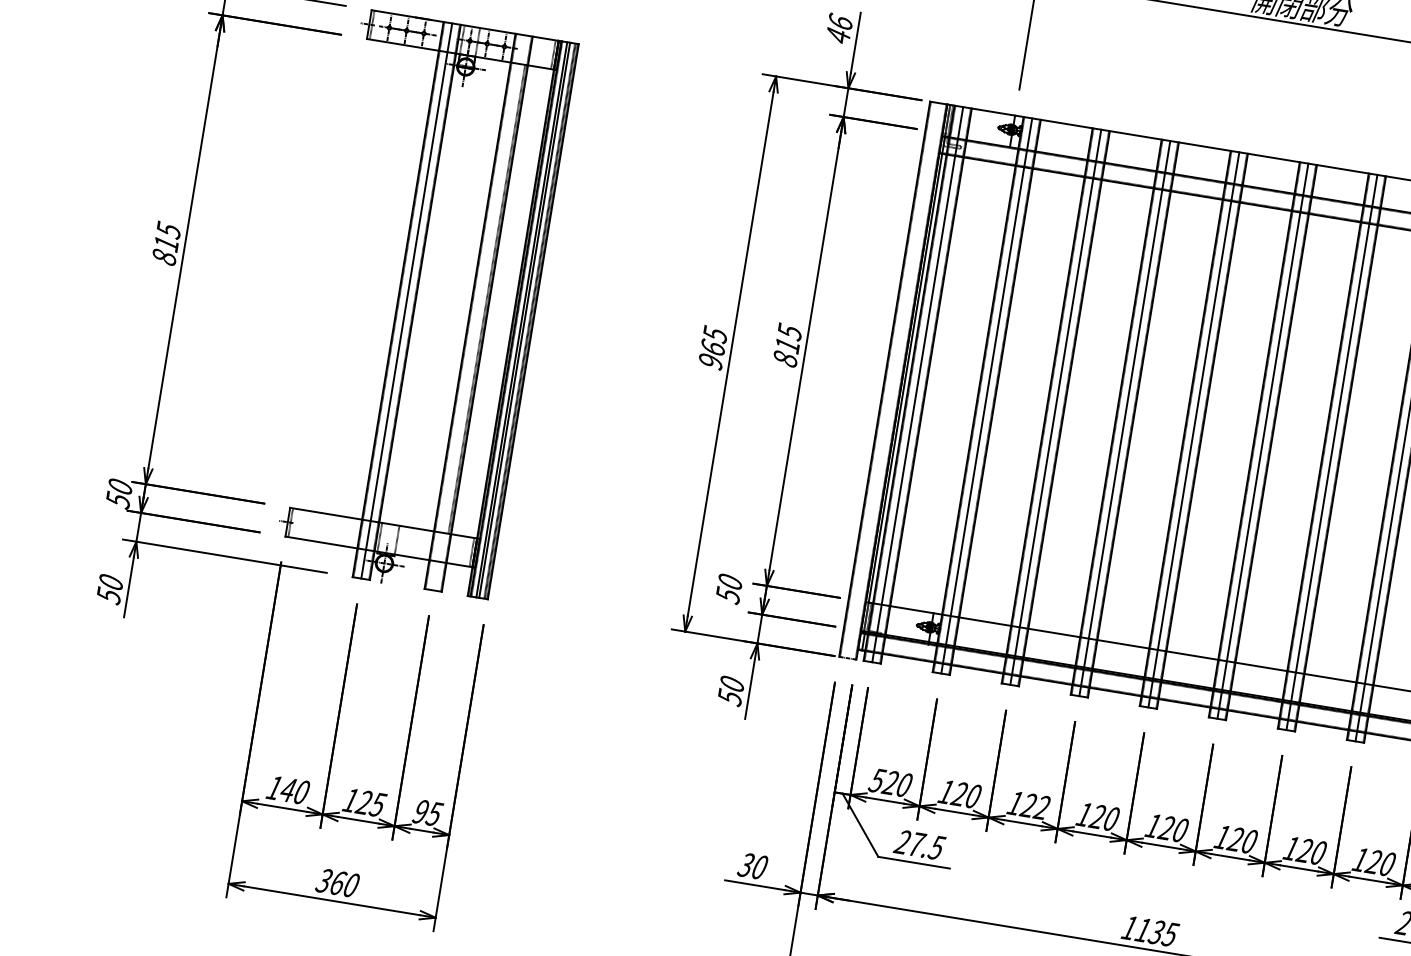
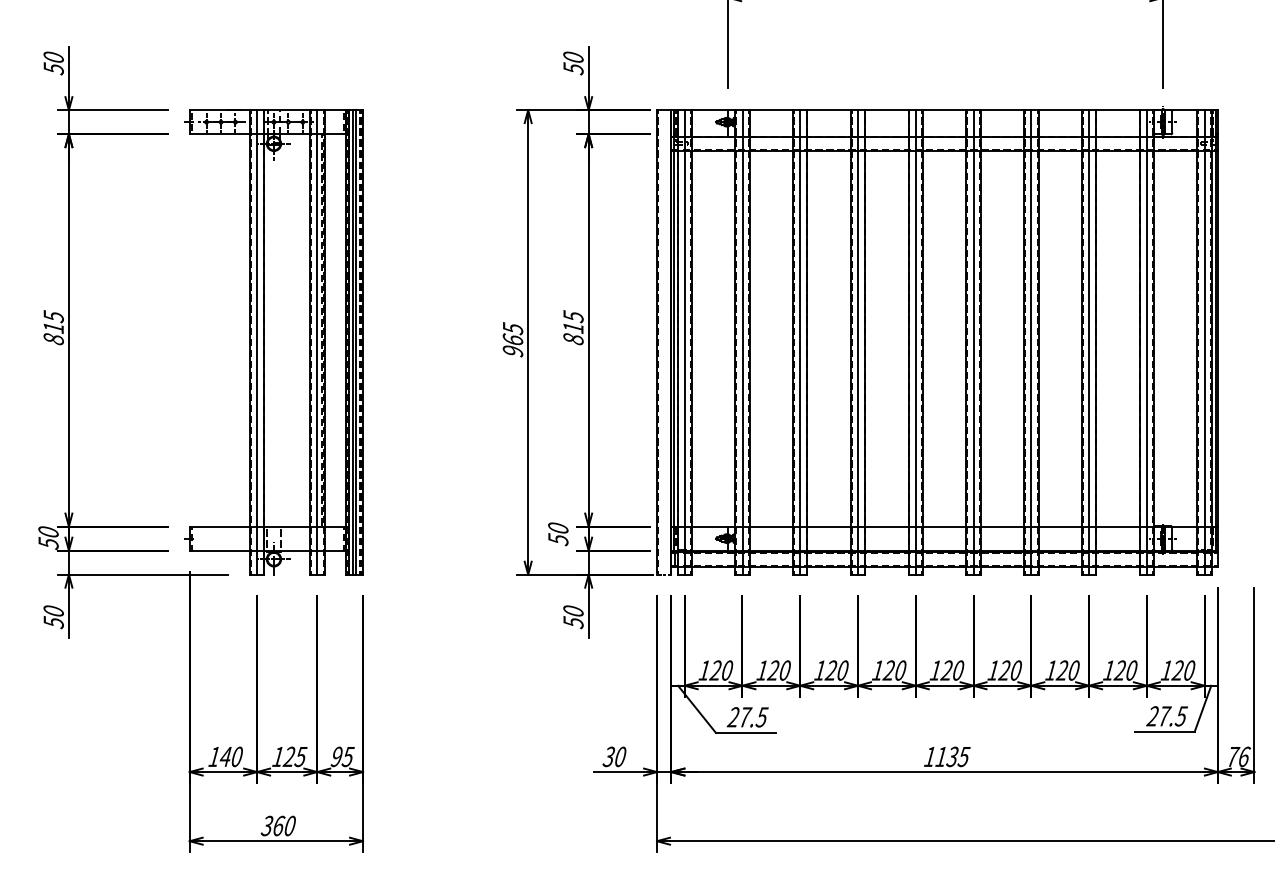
text: (839, 28) -> (573, 62), 46 -> 50
line: (478, 312) -> (317, 342), added
text: (877, 780) -> (704, 670), 520 -> 120
text: (1040, 807) -> (841, 670), 122 -> 120

